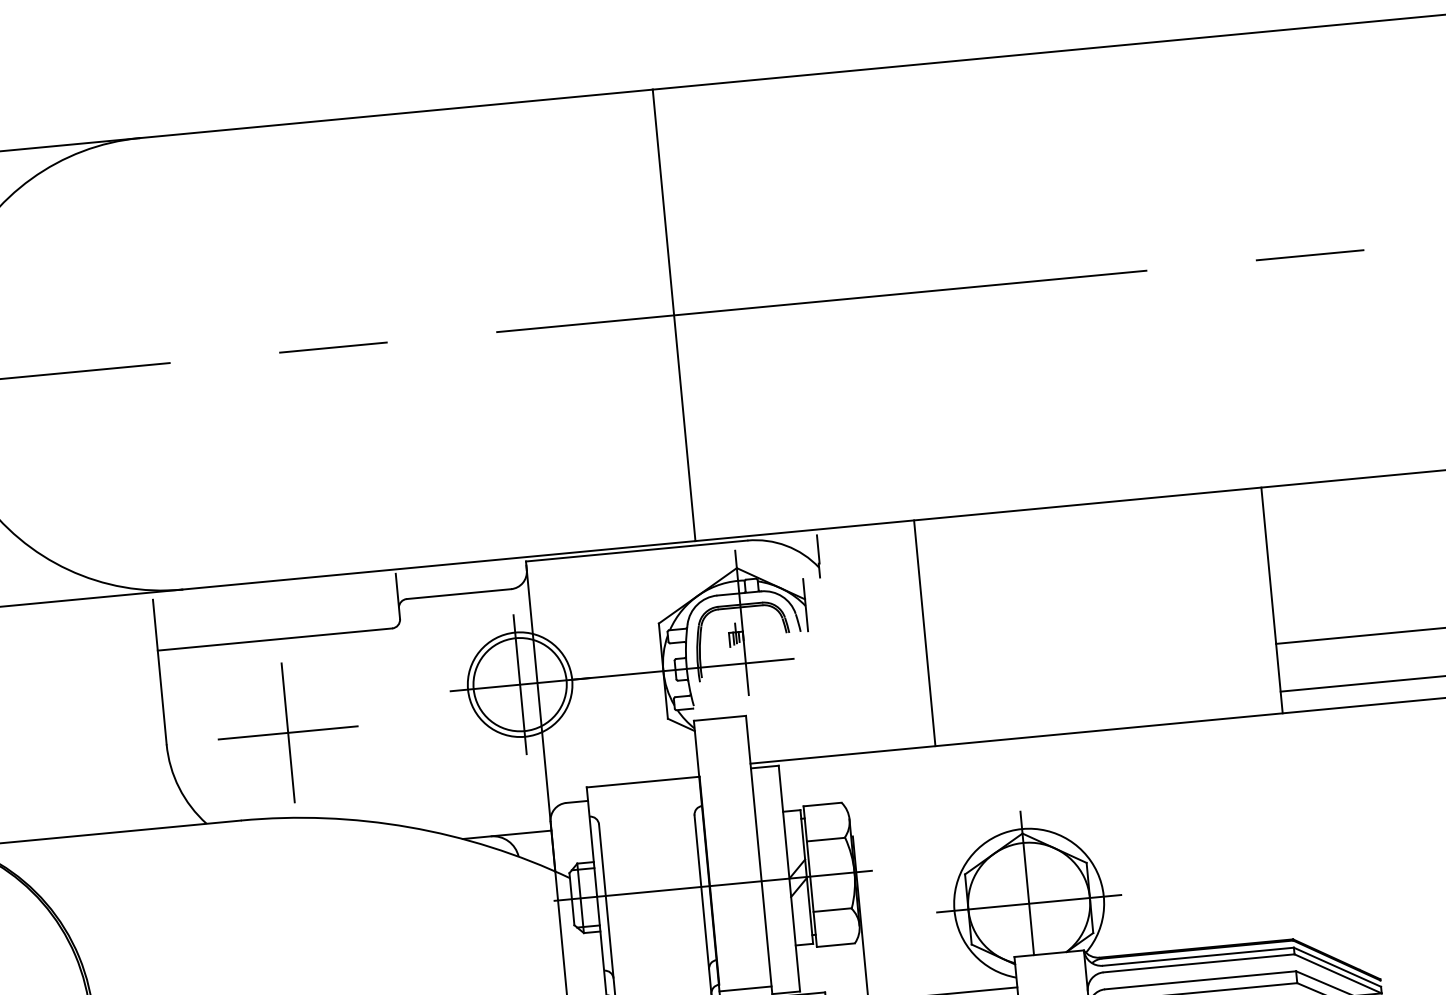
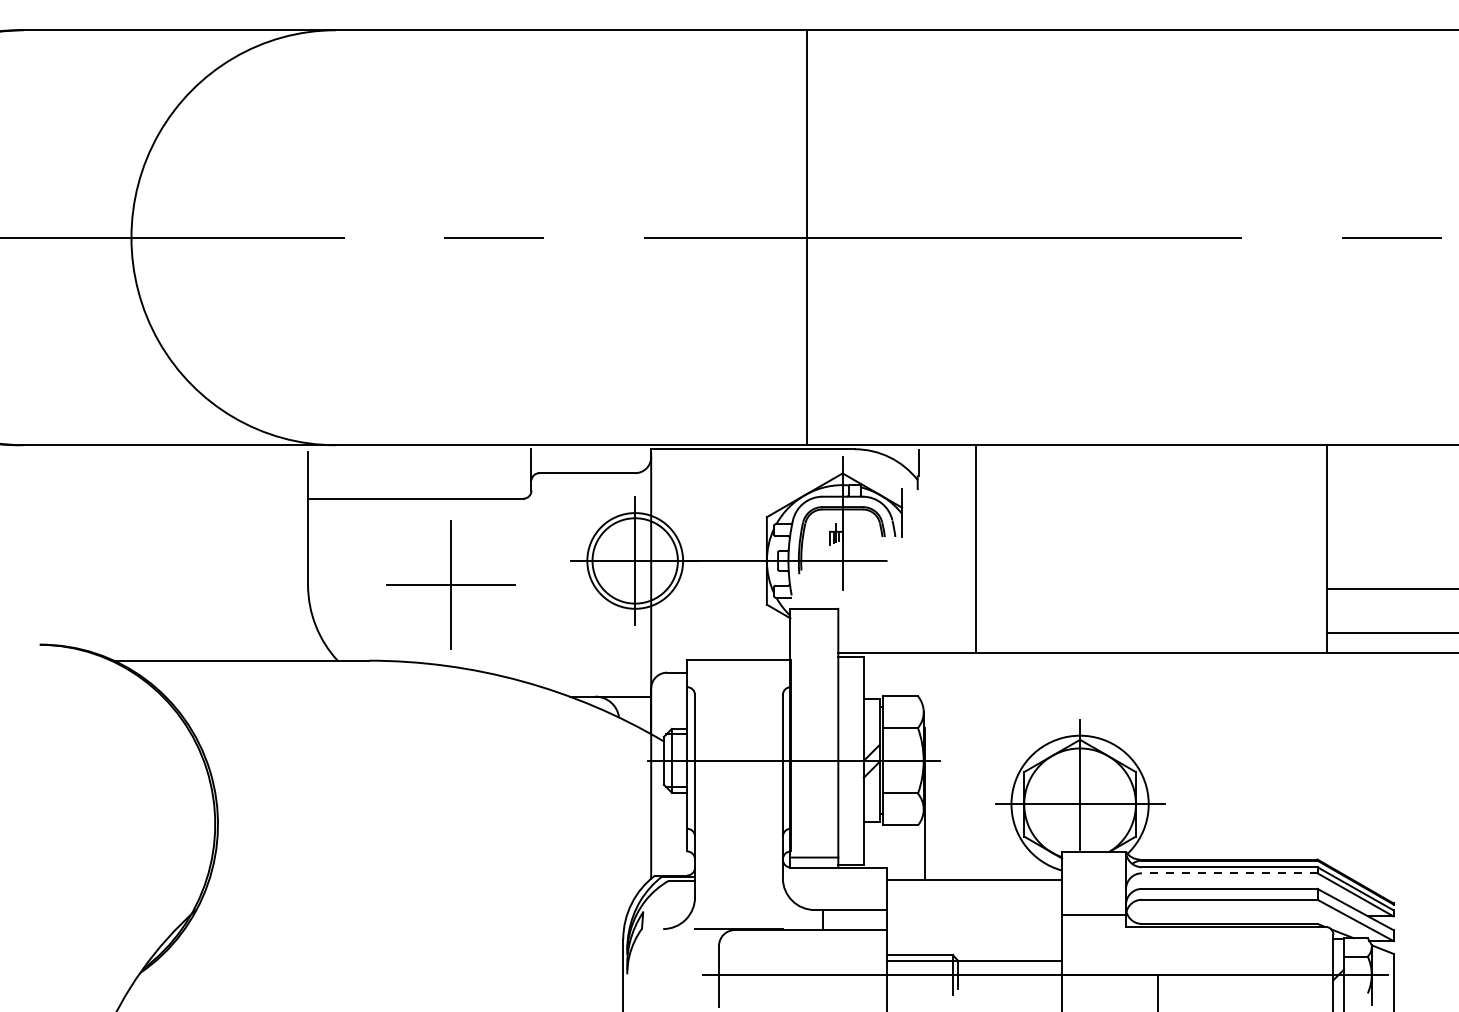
line: (924, 632) -> (976, 548), moved
part: (287, 732) -> (450, 584), moved
line: (1198, 963) -> (1229, 873), solid -> dashed

